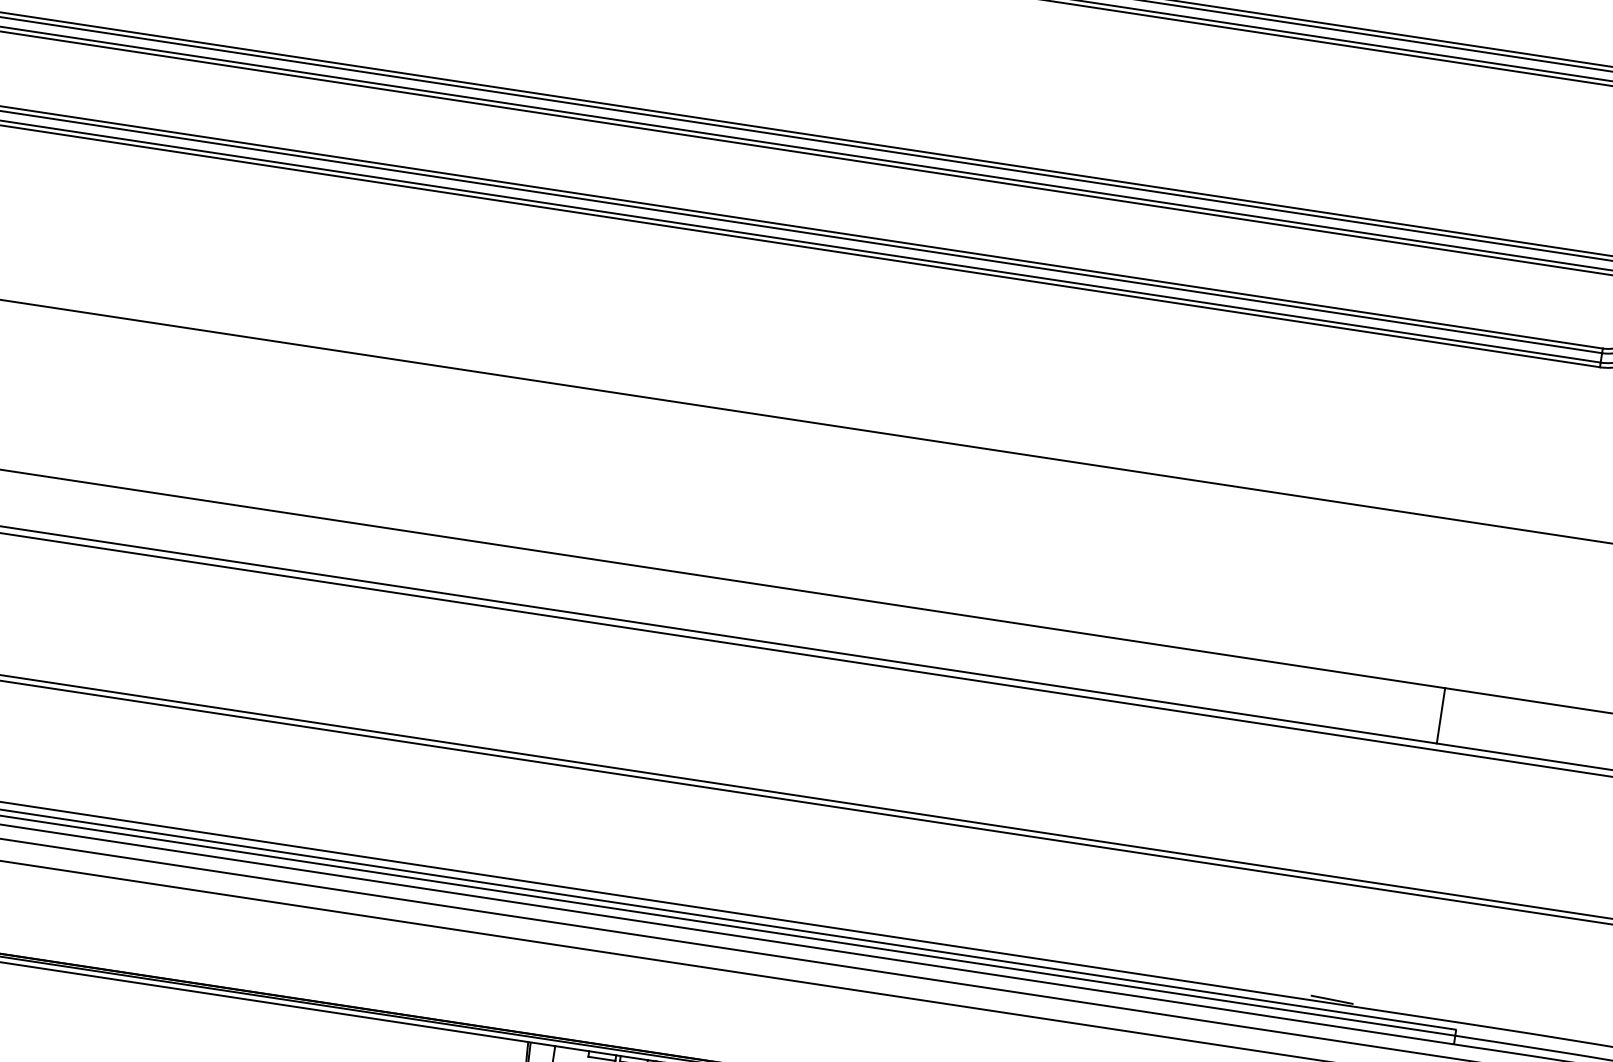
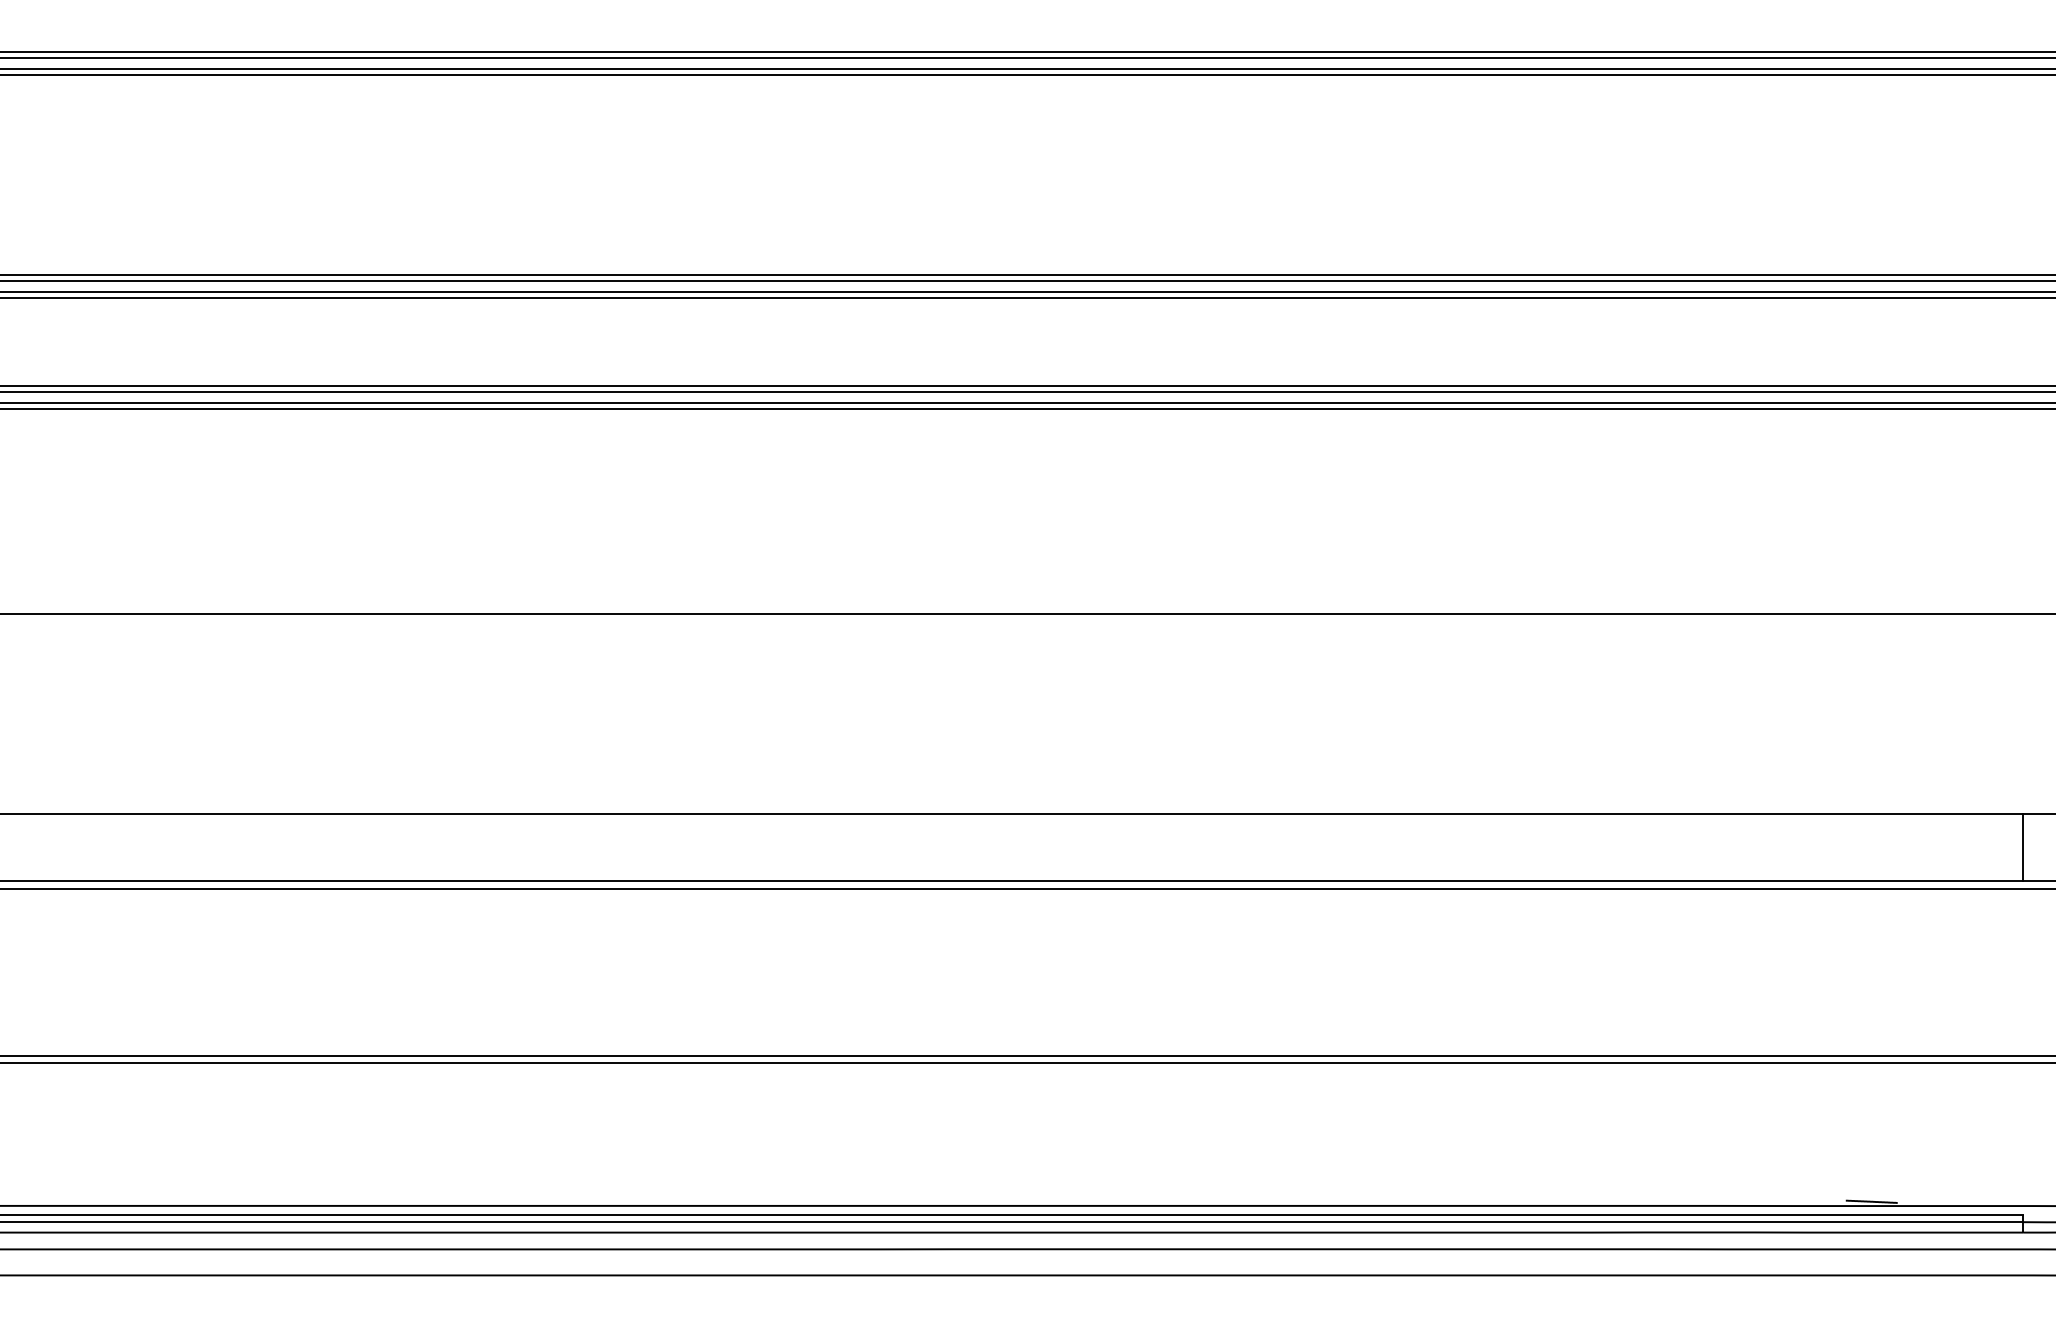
line: (1441, 715) -> (2023, 847), moved

